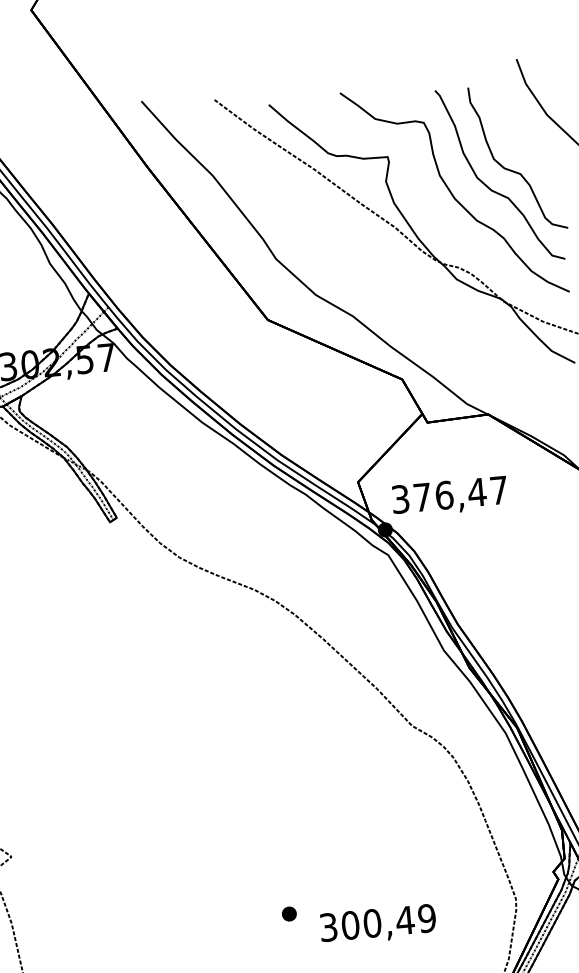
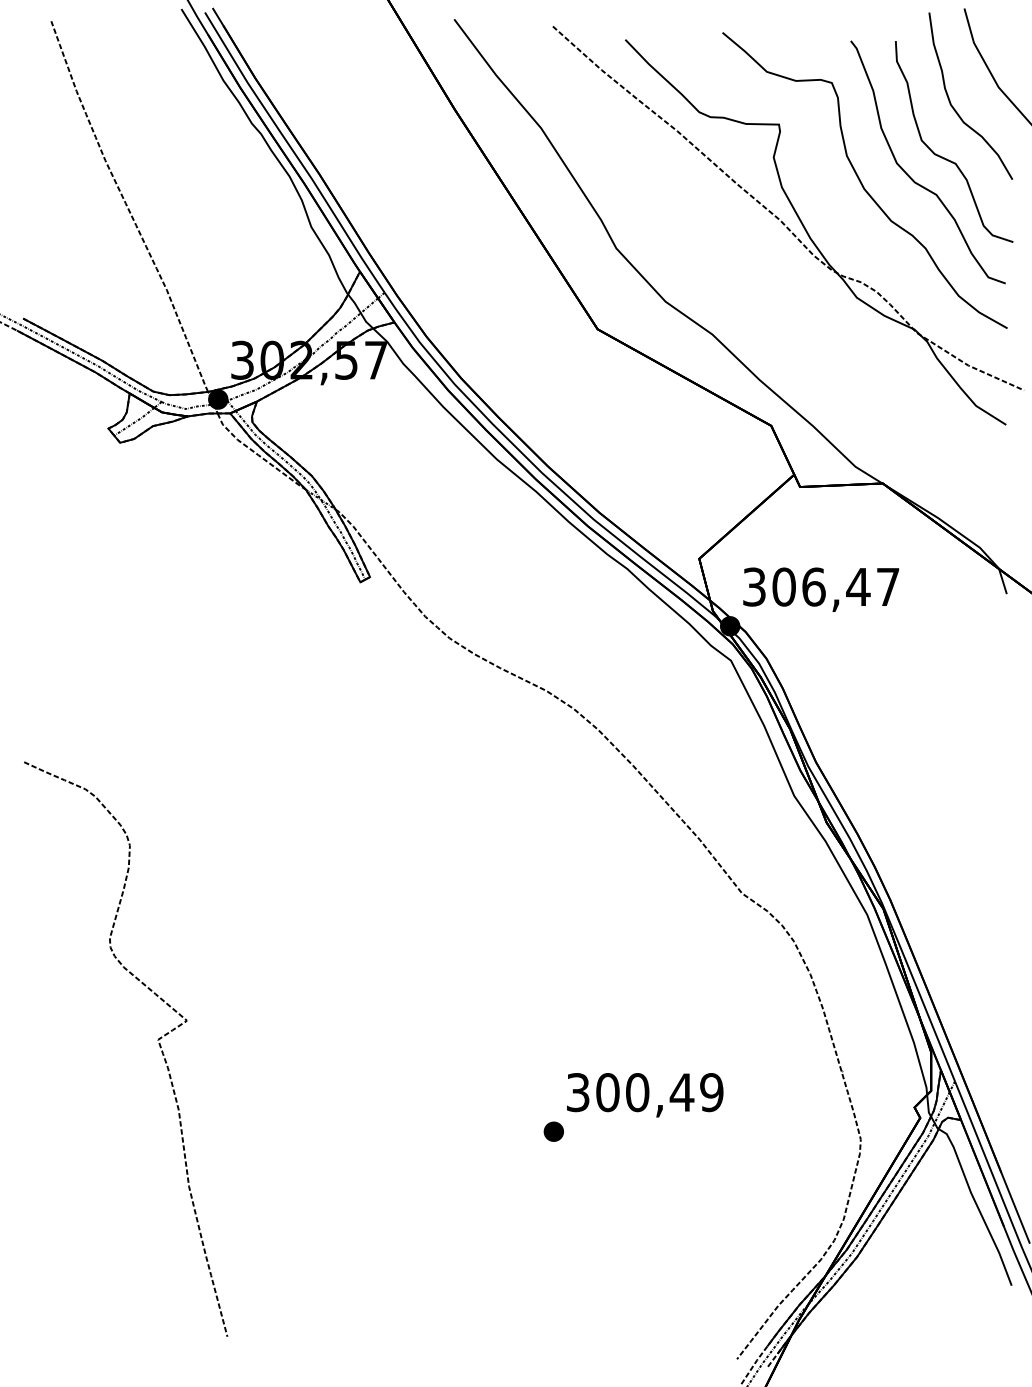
curve: (515, 132) -> (954, 107), added
text: (421, 497) -> (783, 586), 376,47 -> 306,47
text: (378, 925) -> (645, 1095), moved

